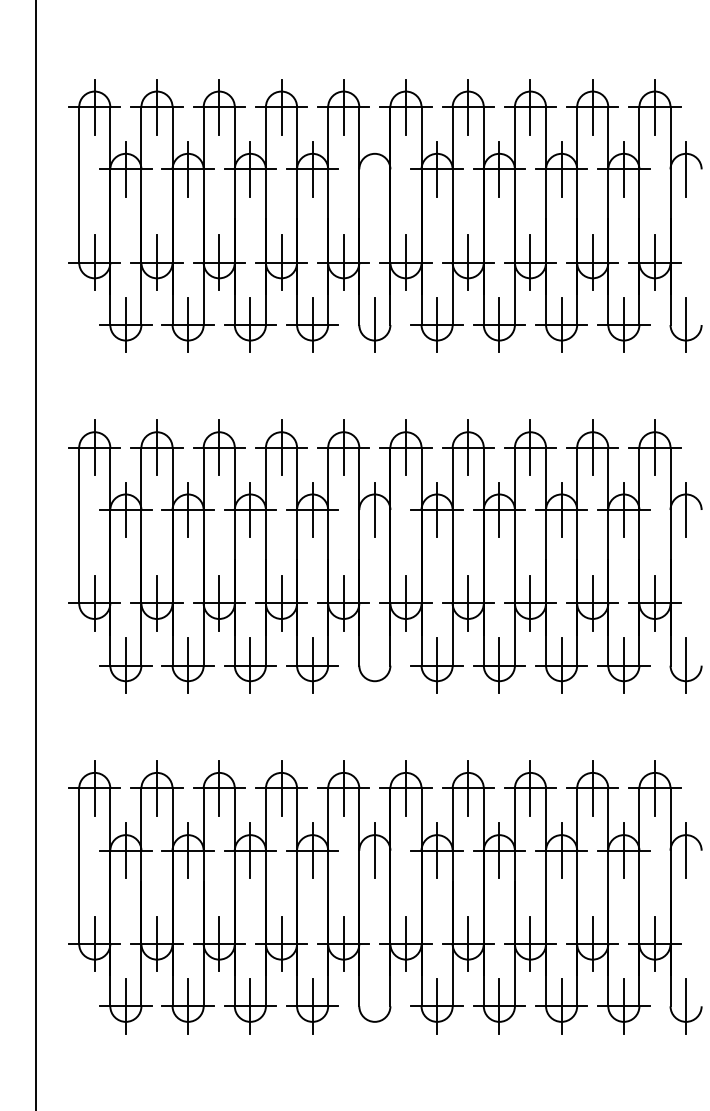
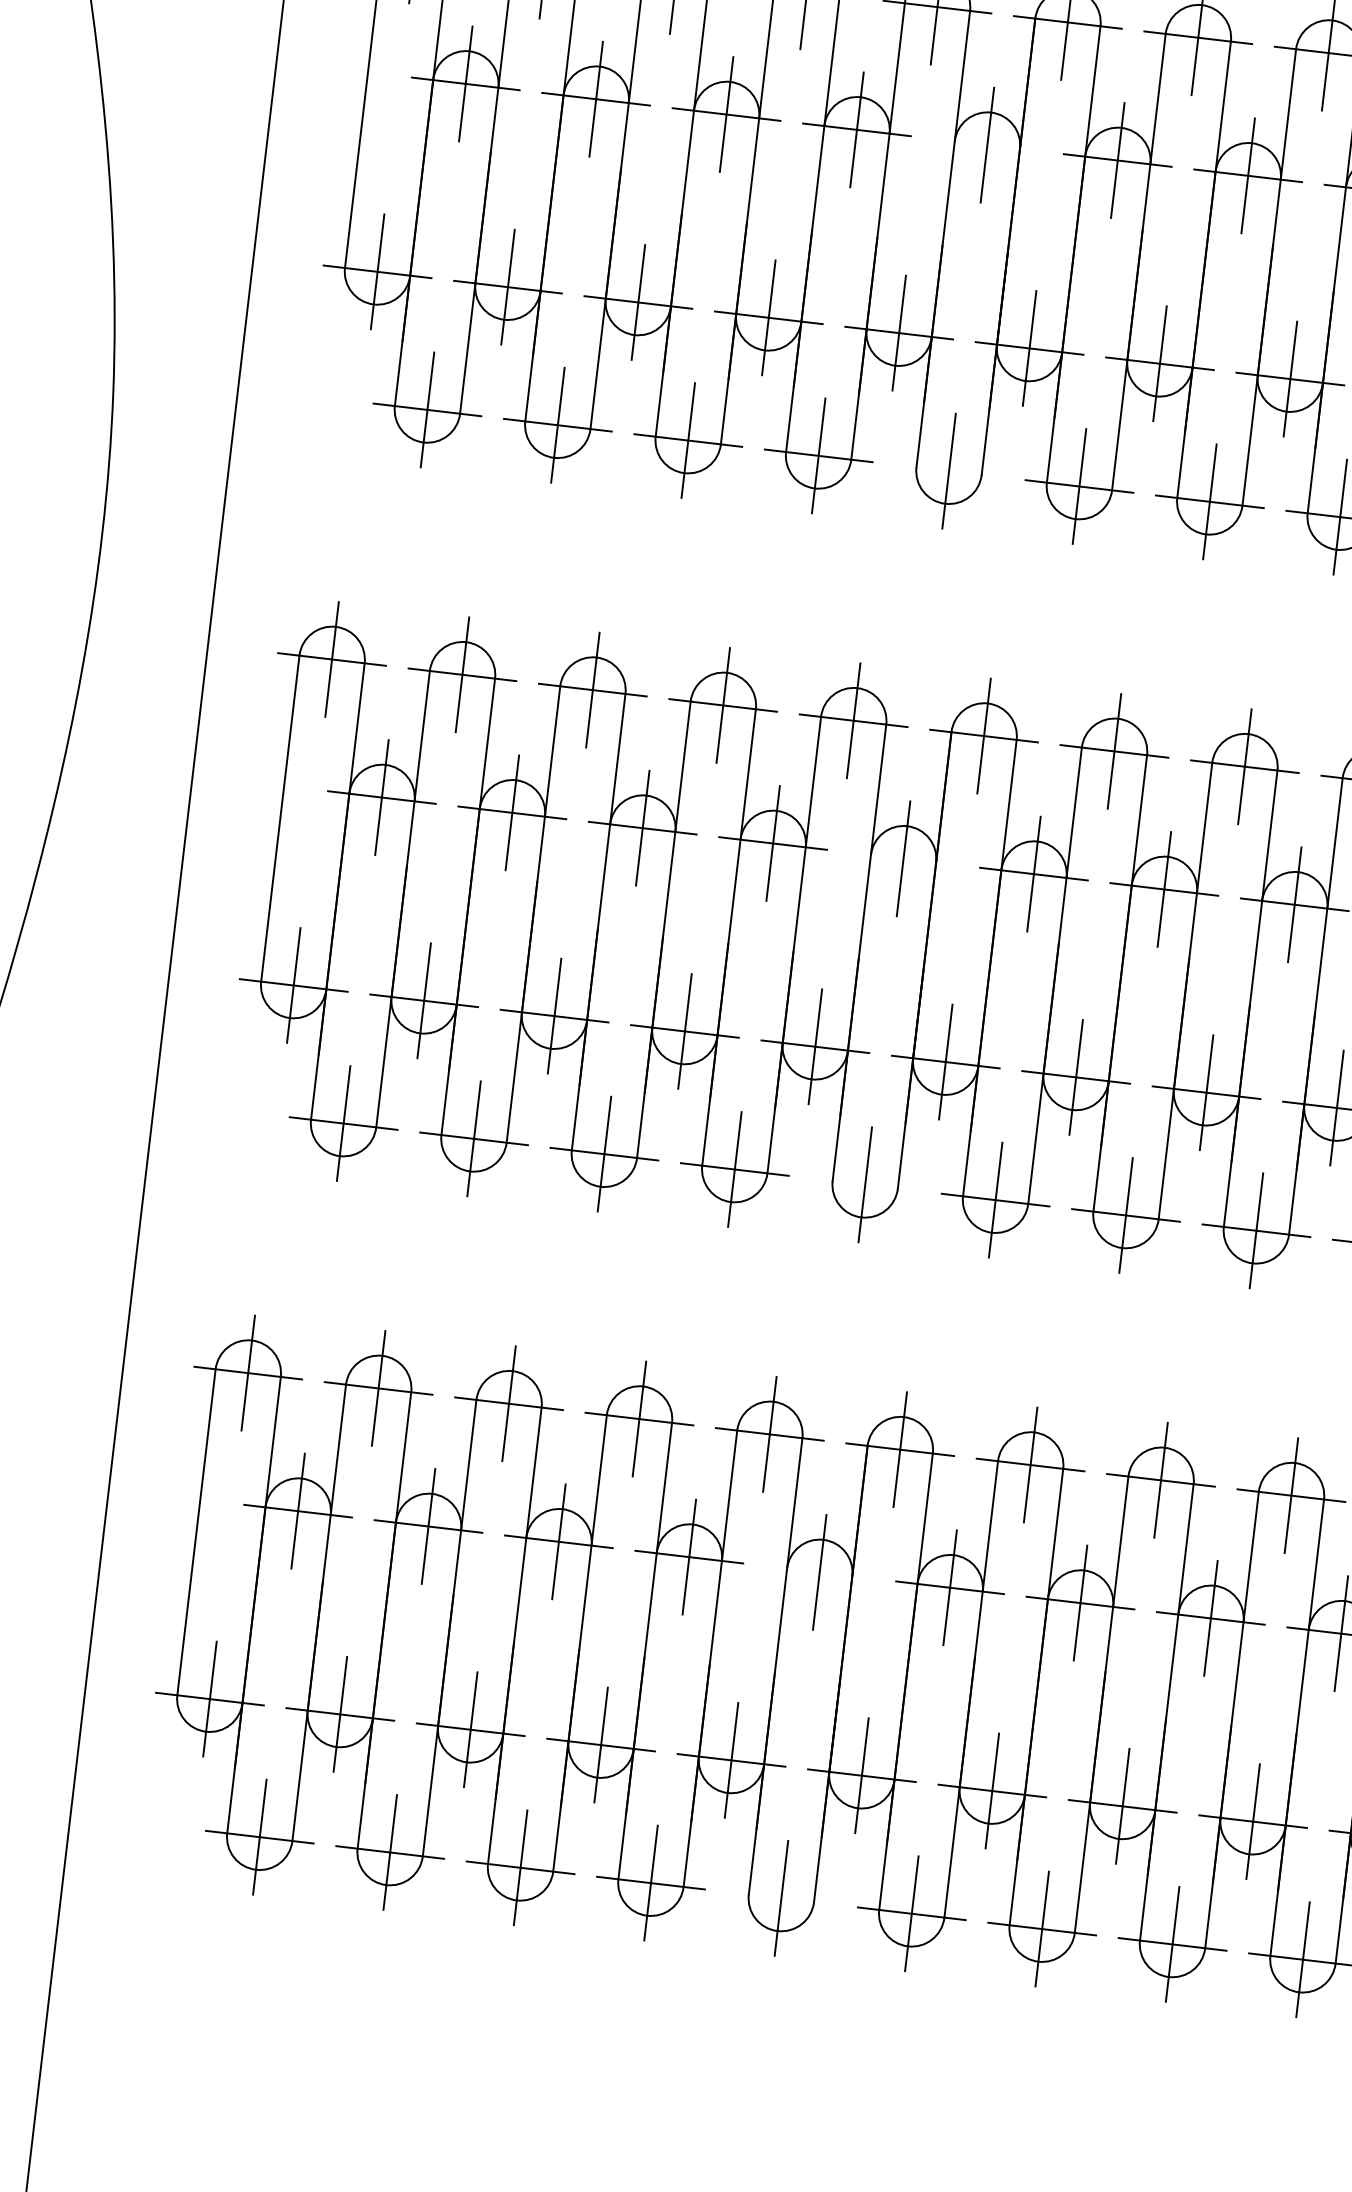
line: (374, 169) -> (986, 145), added
line: (374, 665) -> (864, 1184), added
line: (374, 1005) -> (780, 1896), added

